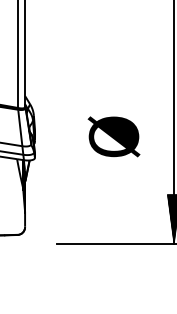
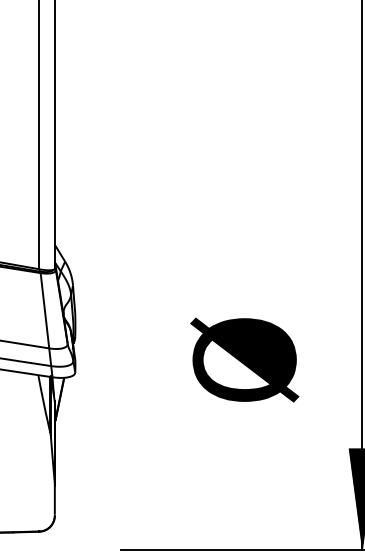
text: (113, 136) -> (243, 359), moved

